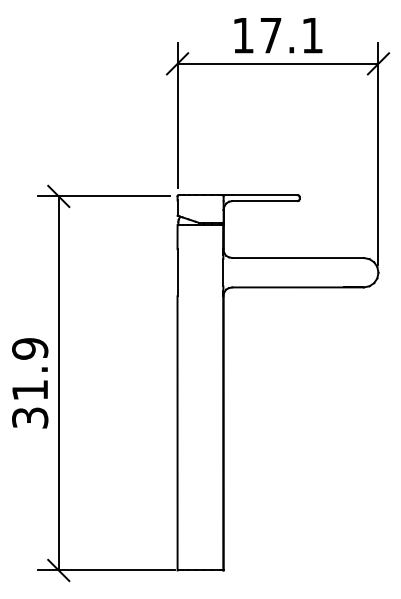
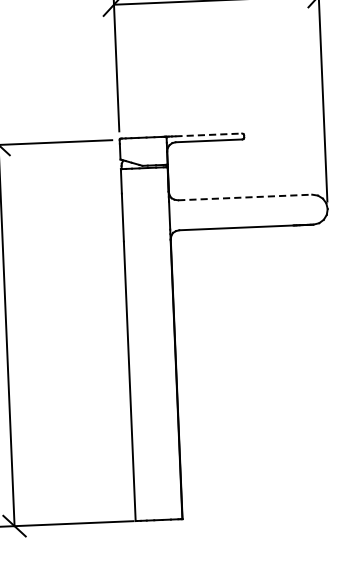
line: (265, 195) -> (209, 135), solid -> dashed
line: (298, 258) -> (245, 197), solid -> dashed

